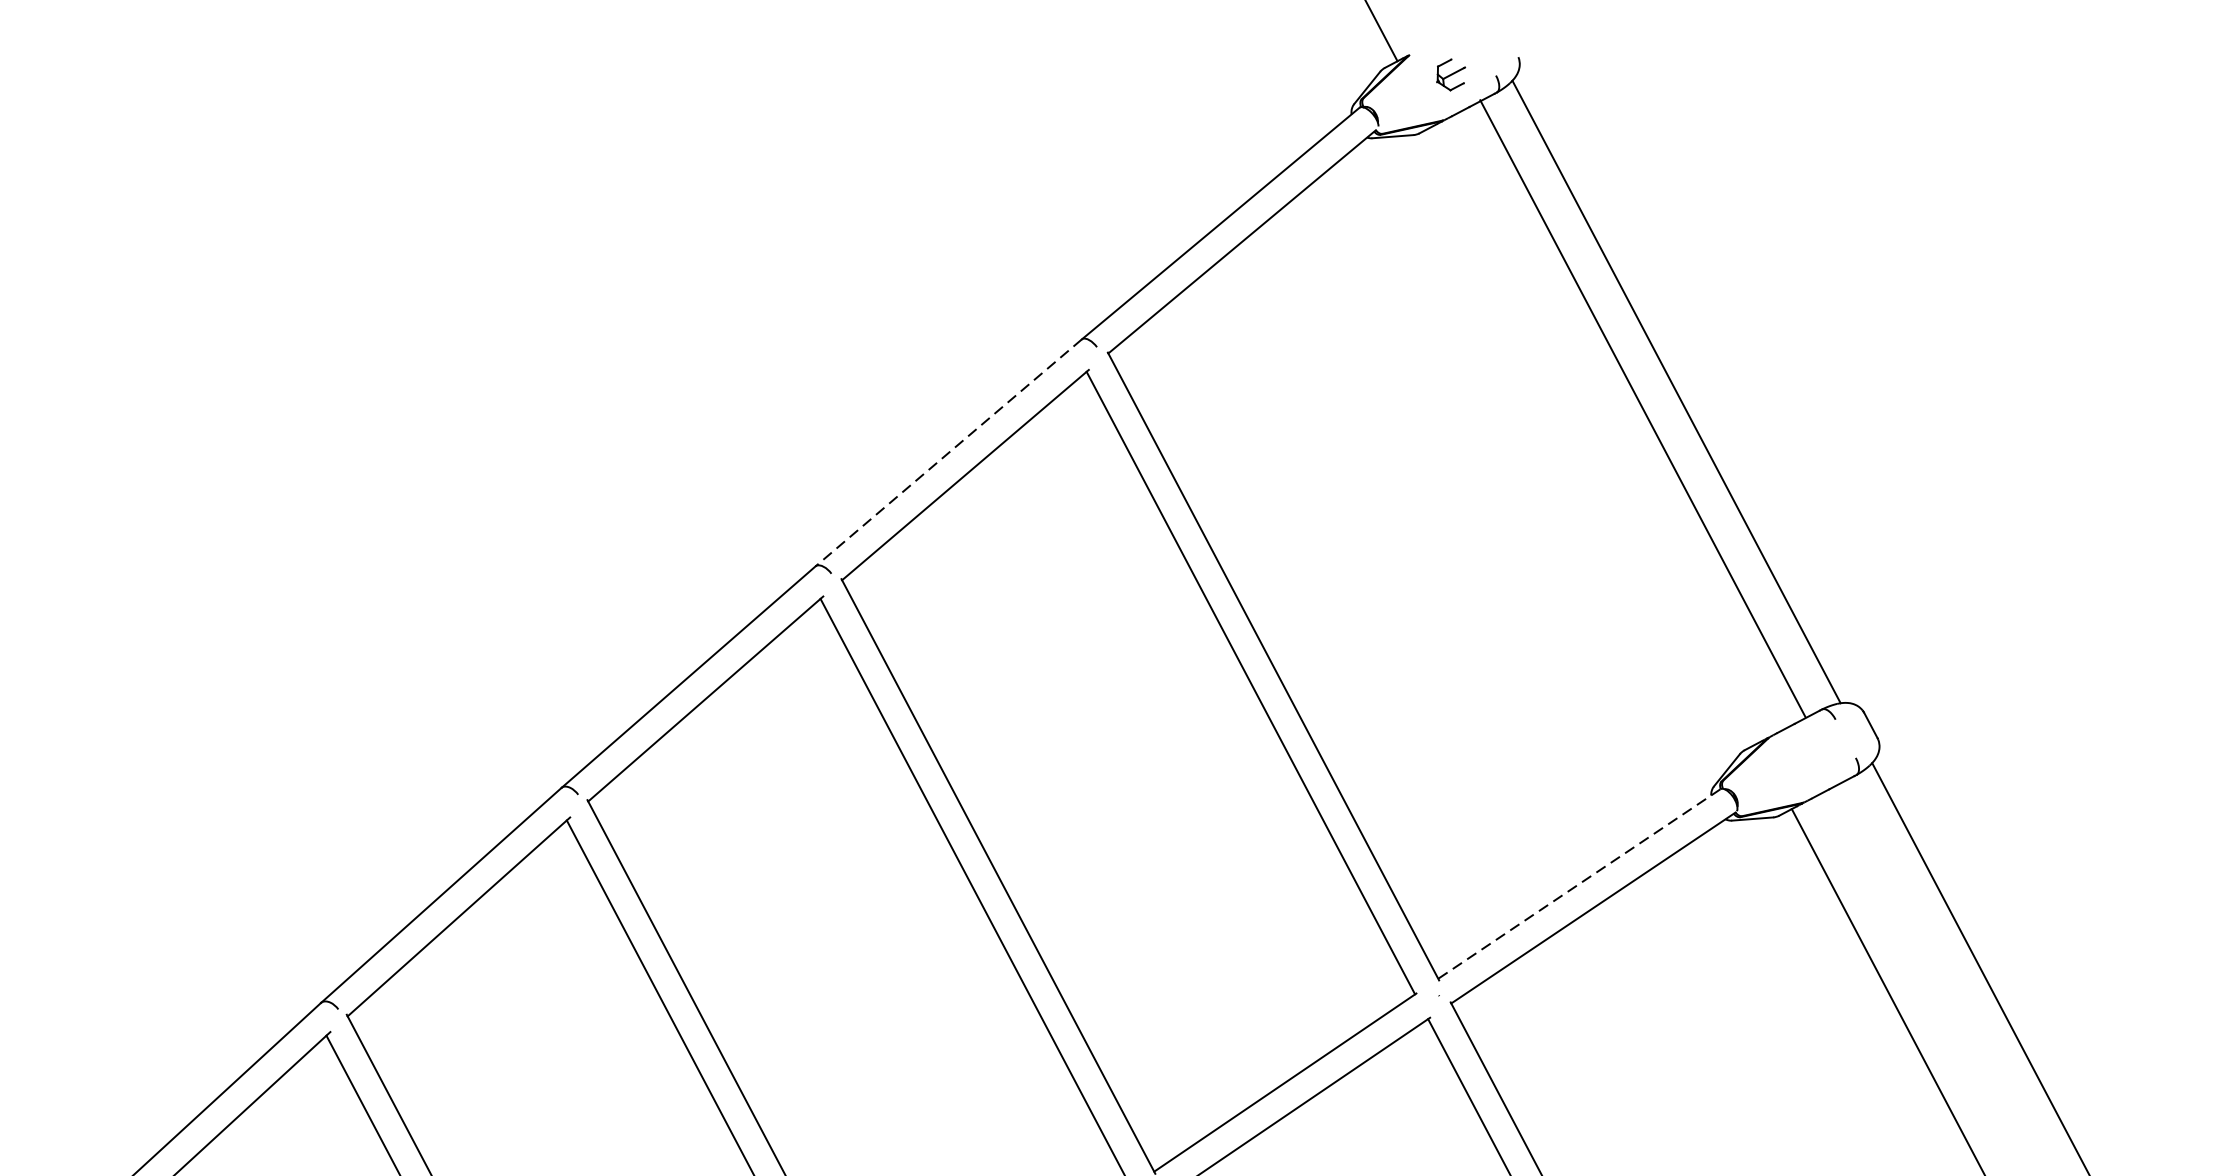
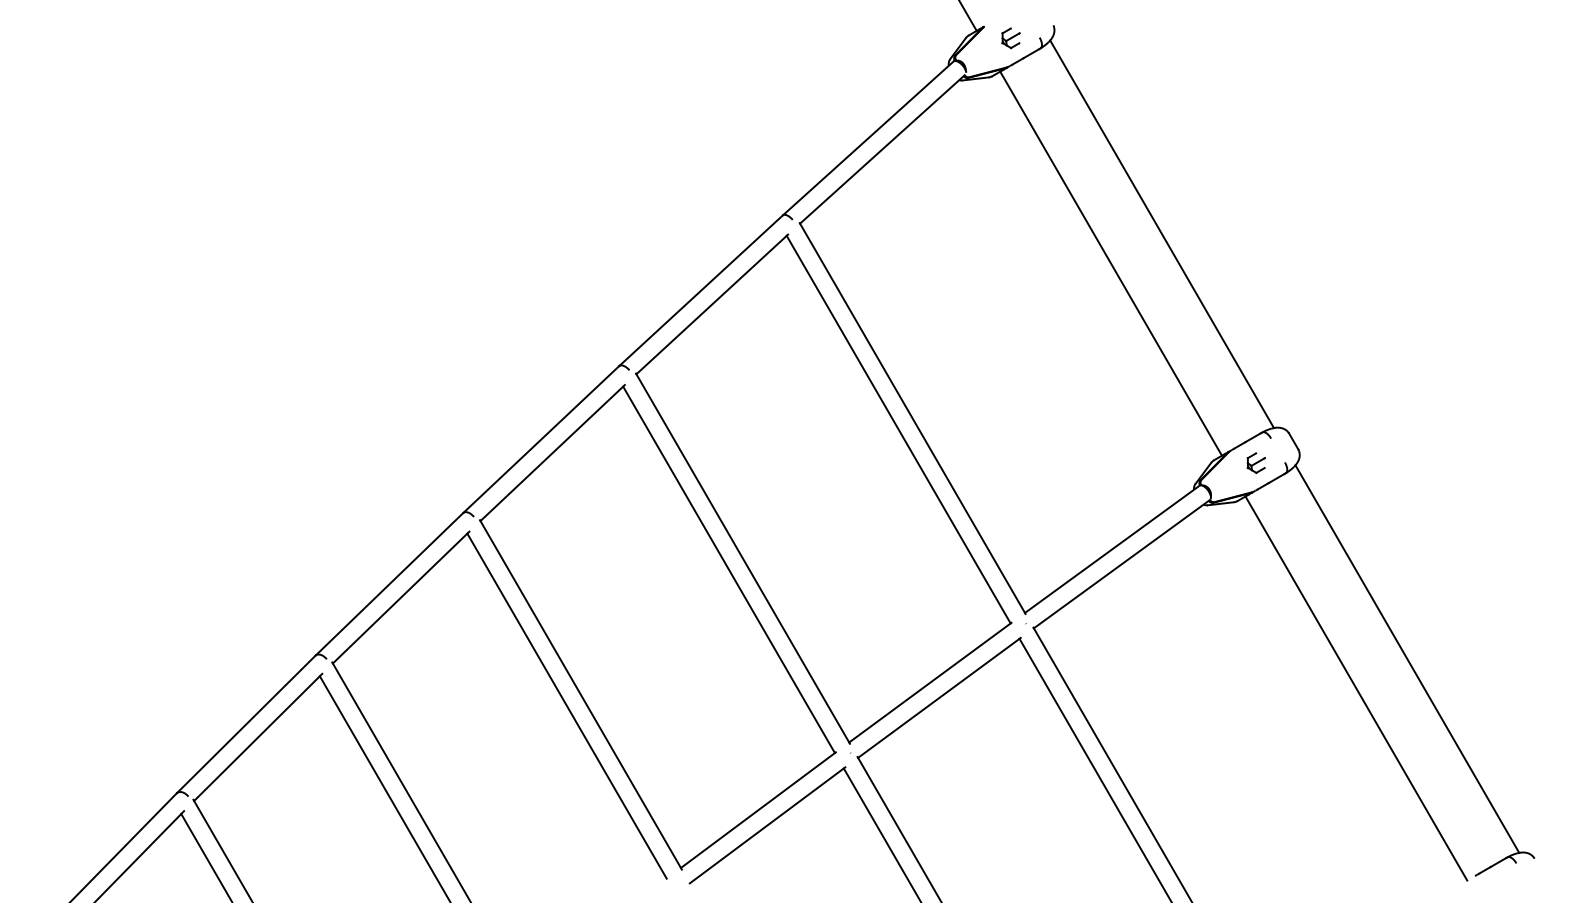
line: (1641, 408) -> (1110, 263), moved
line: (947, 454) -> (700, 291), dashed -> solid
part: (1811, 756) -> (1256, 462), added
line: (1578, 884) -> (1111, 549), dashed -> solid

